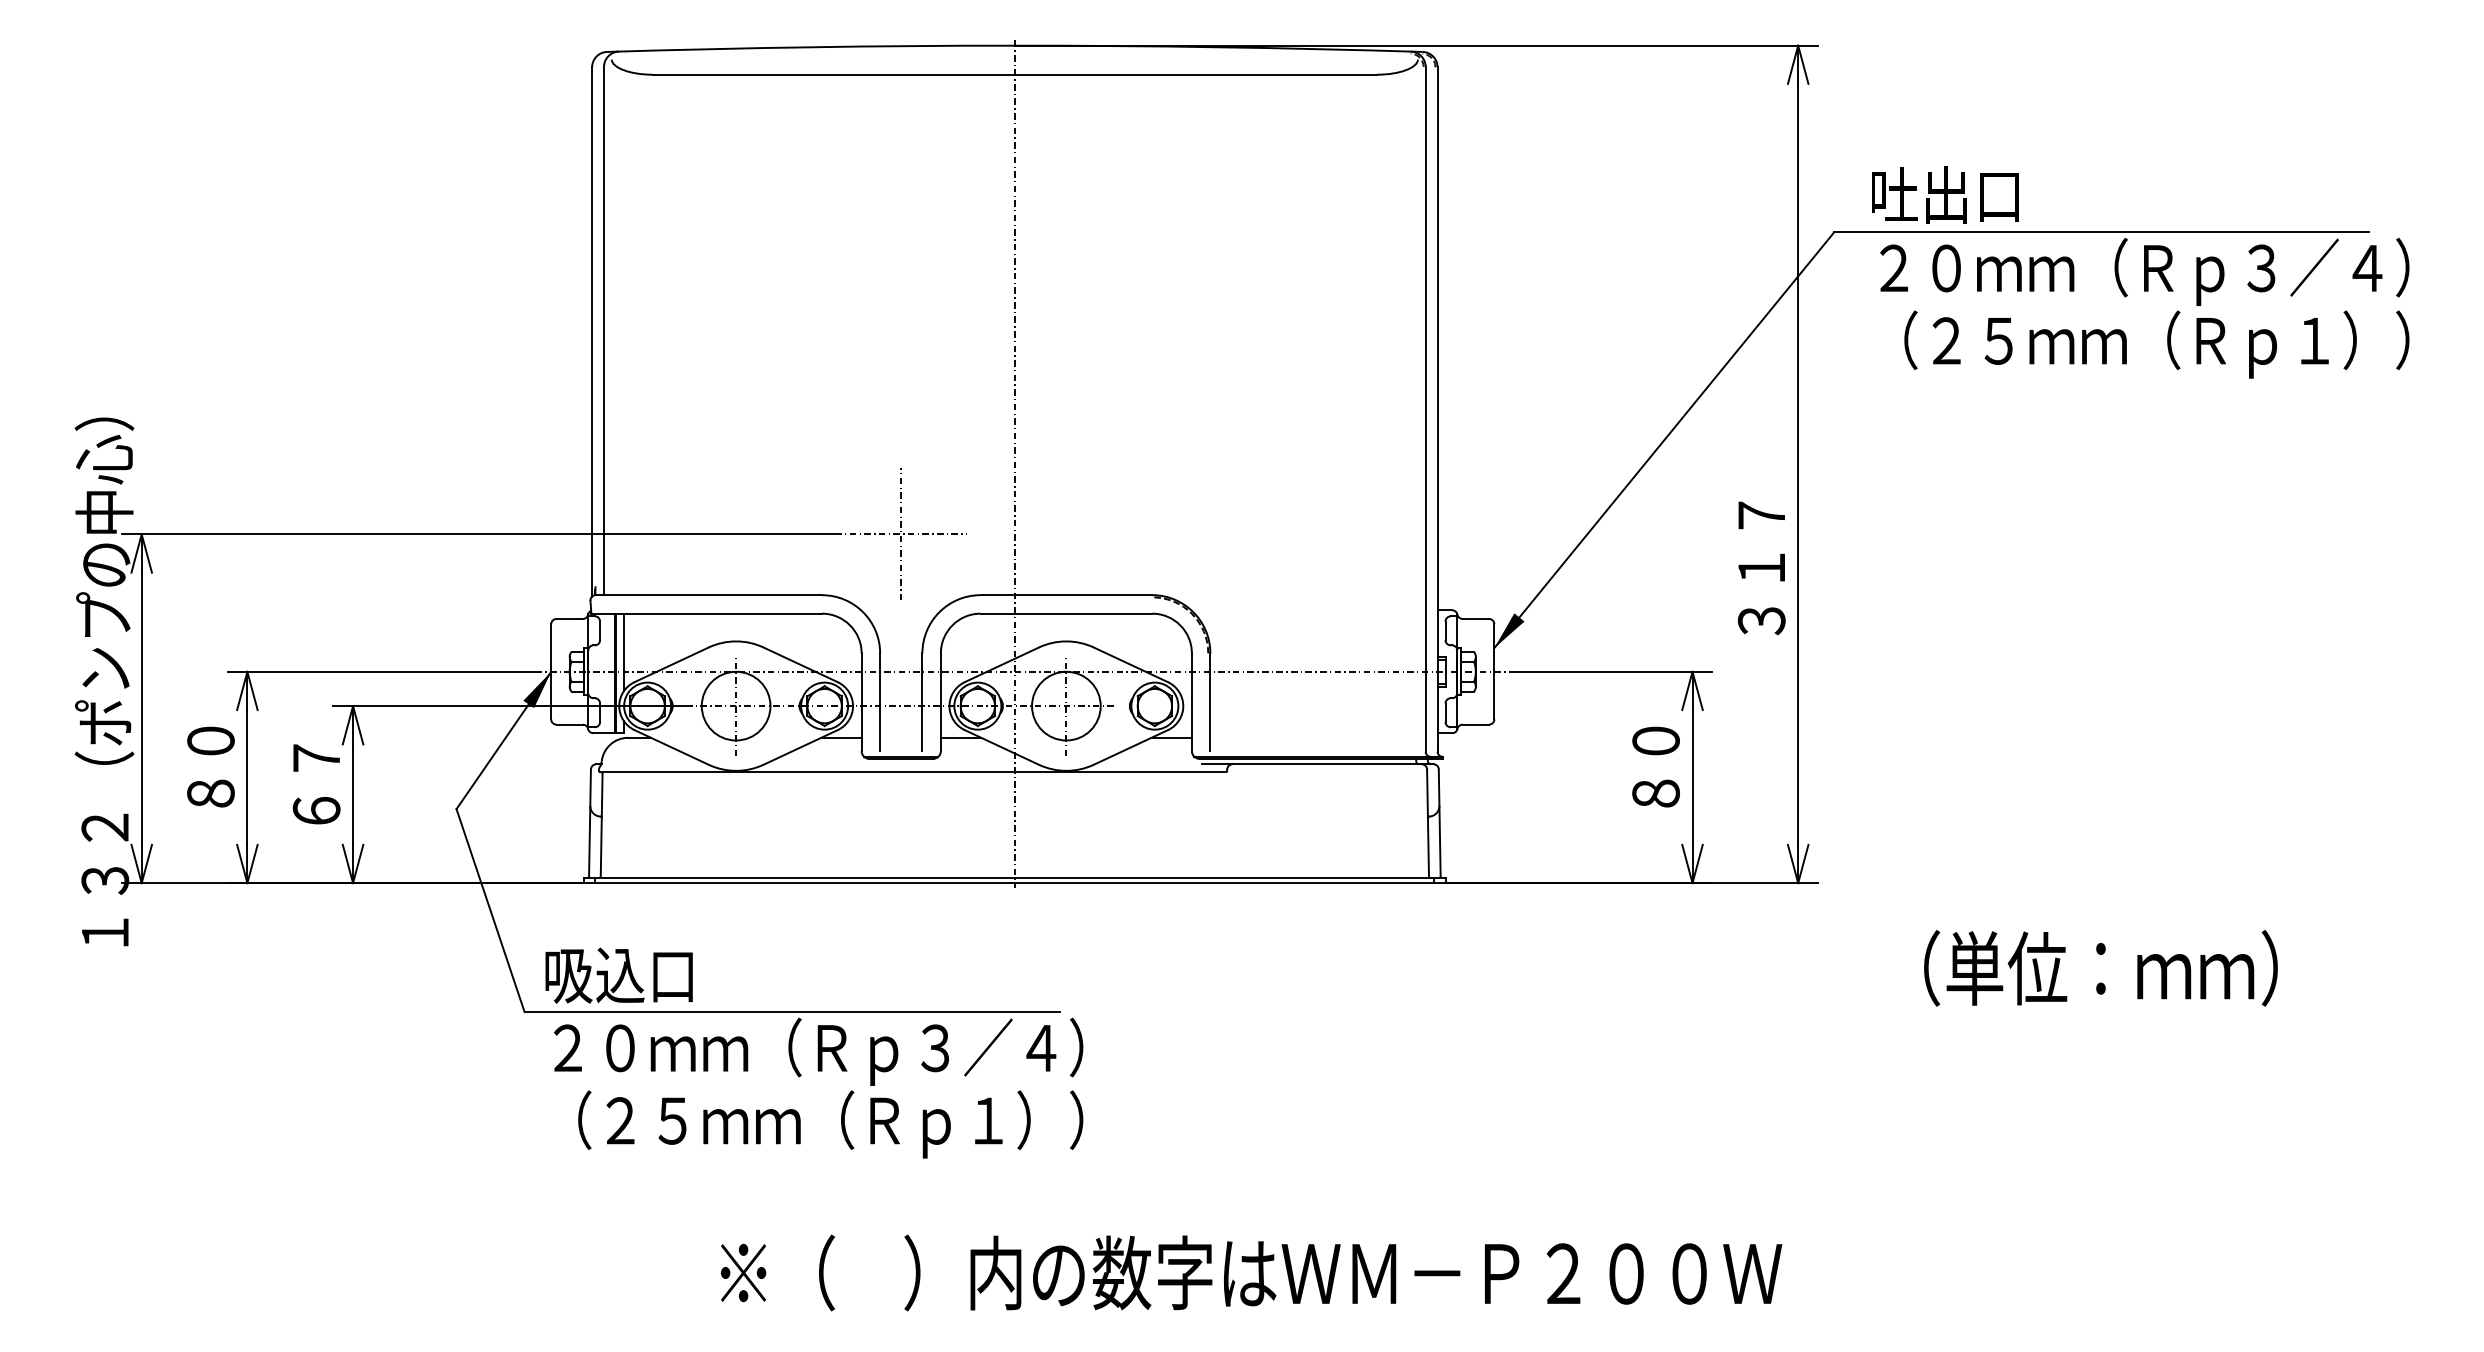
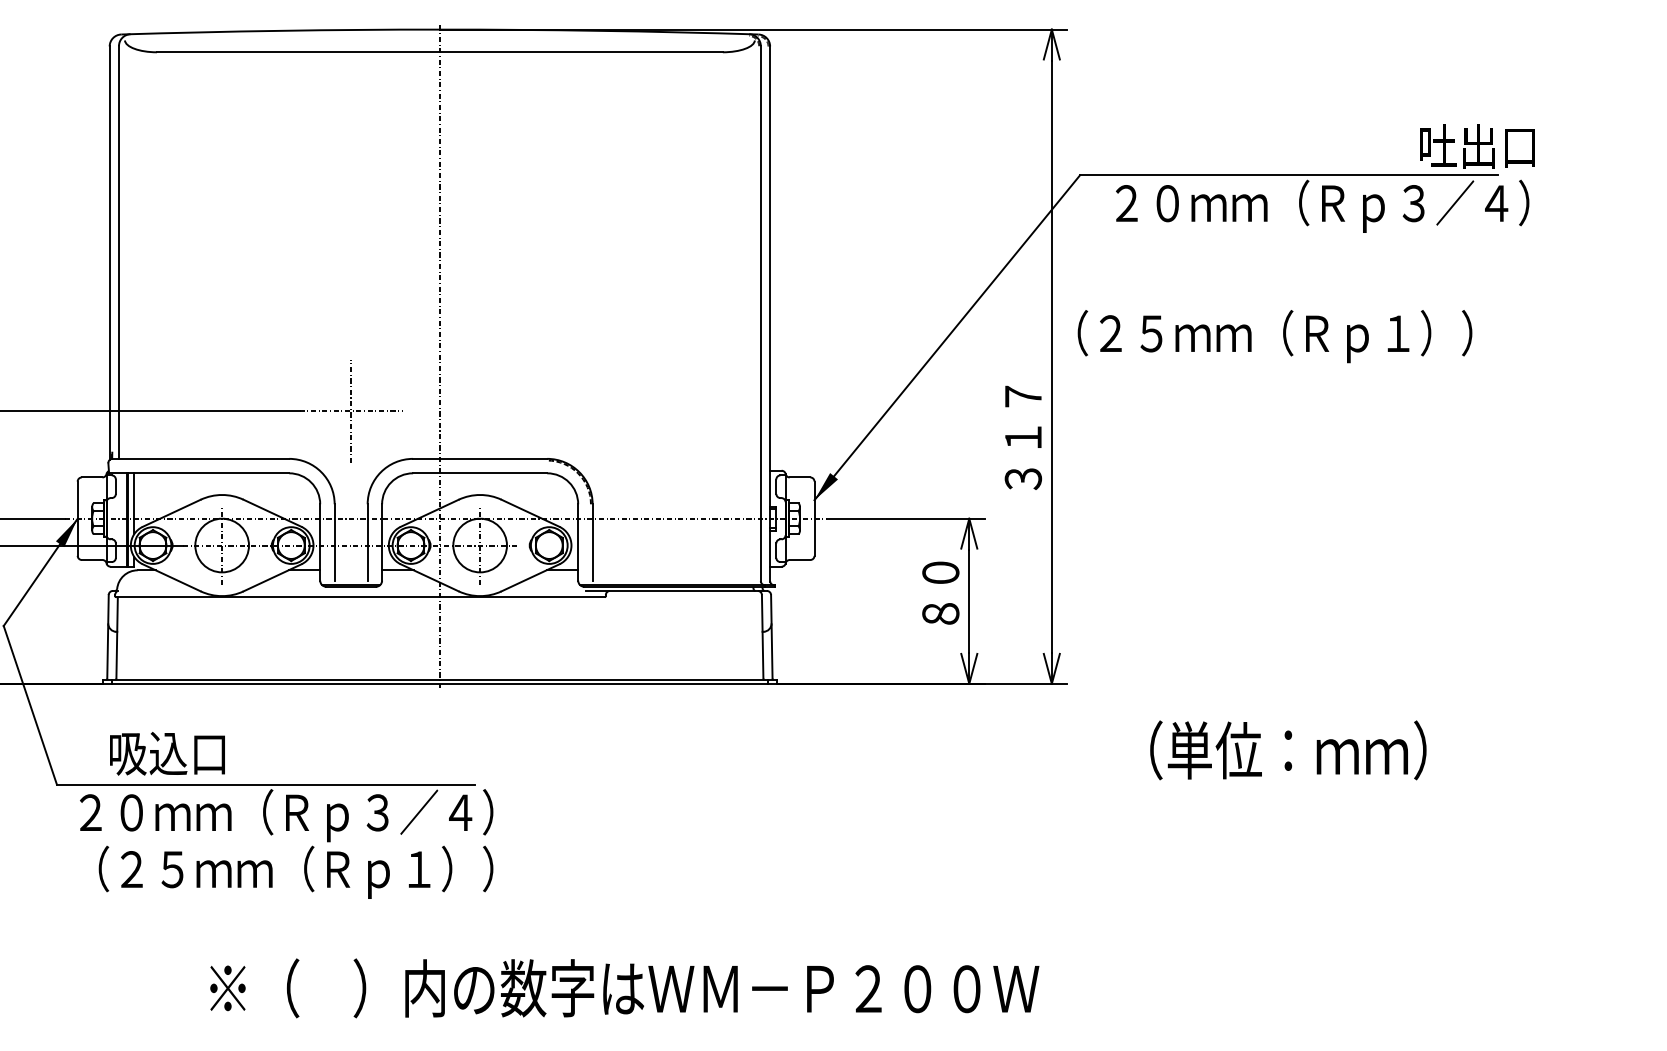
text: (1945, 194) -> (1477, 145), moved
text: (2156, 344) -> (1274, 336), moved
text: (618, 975) -> (166, 753), moved

